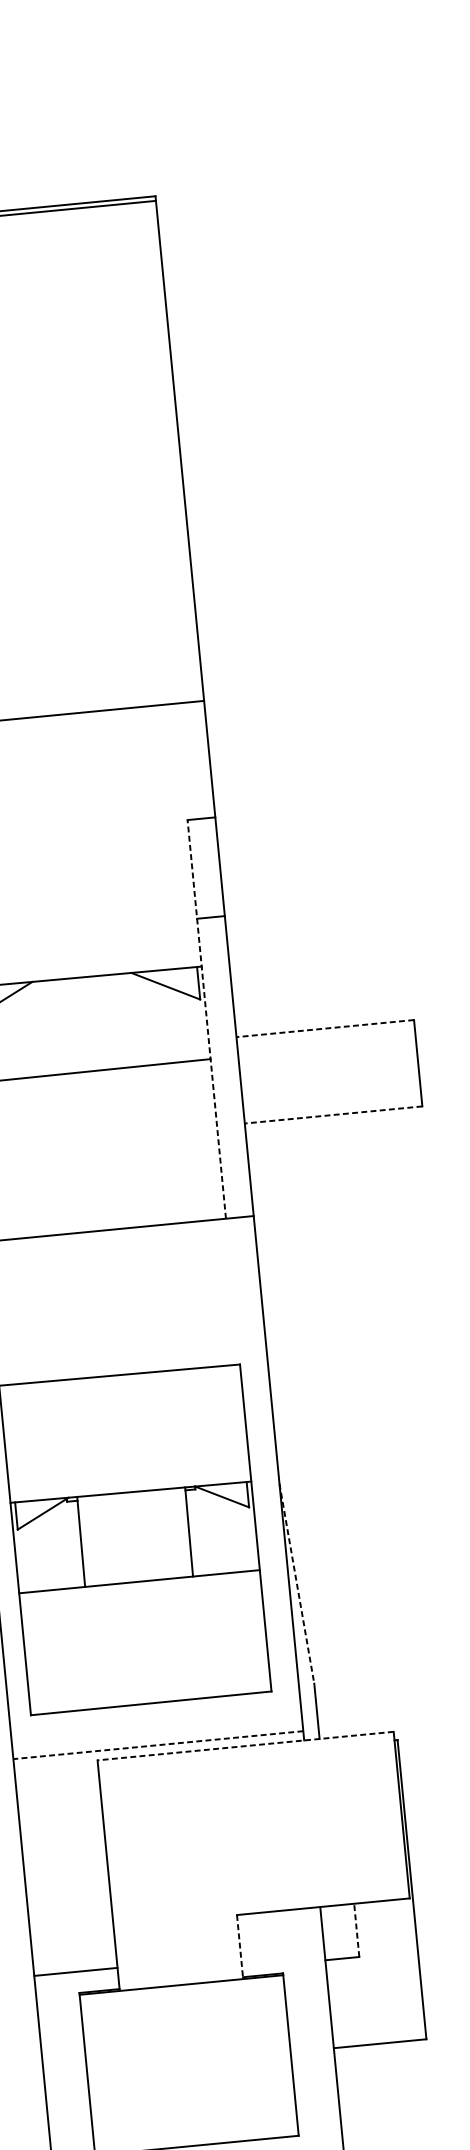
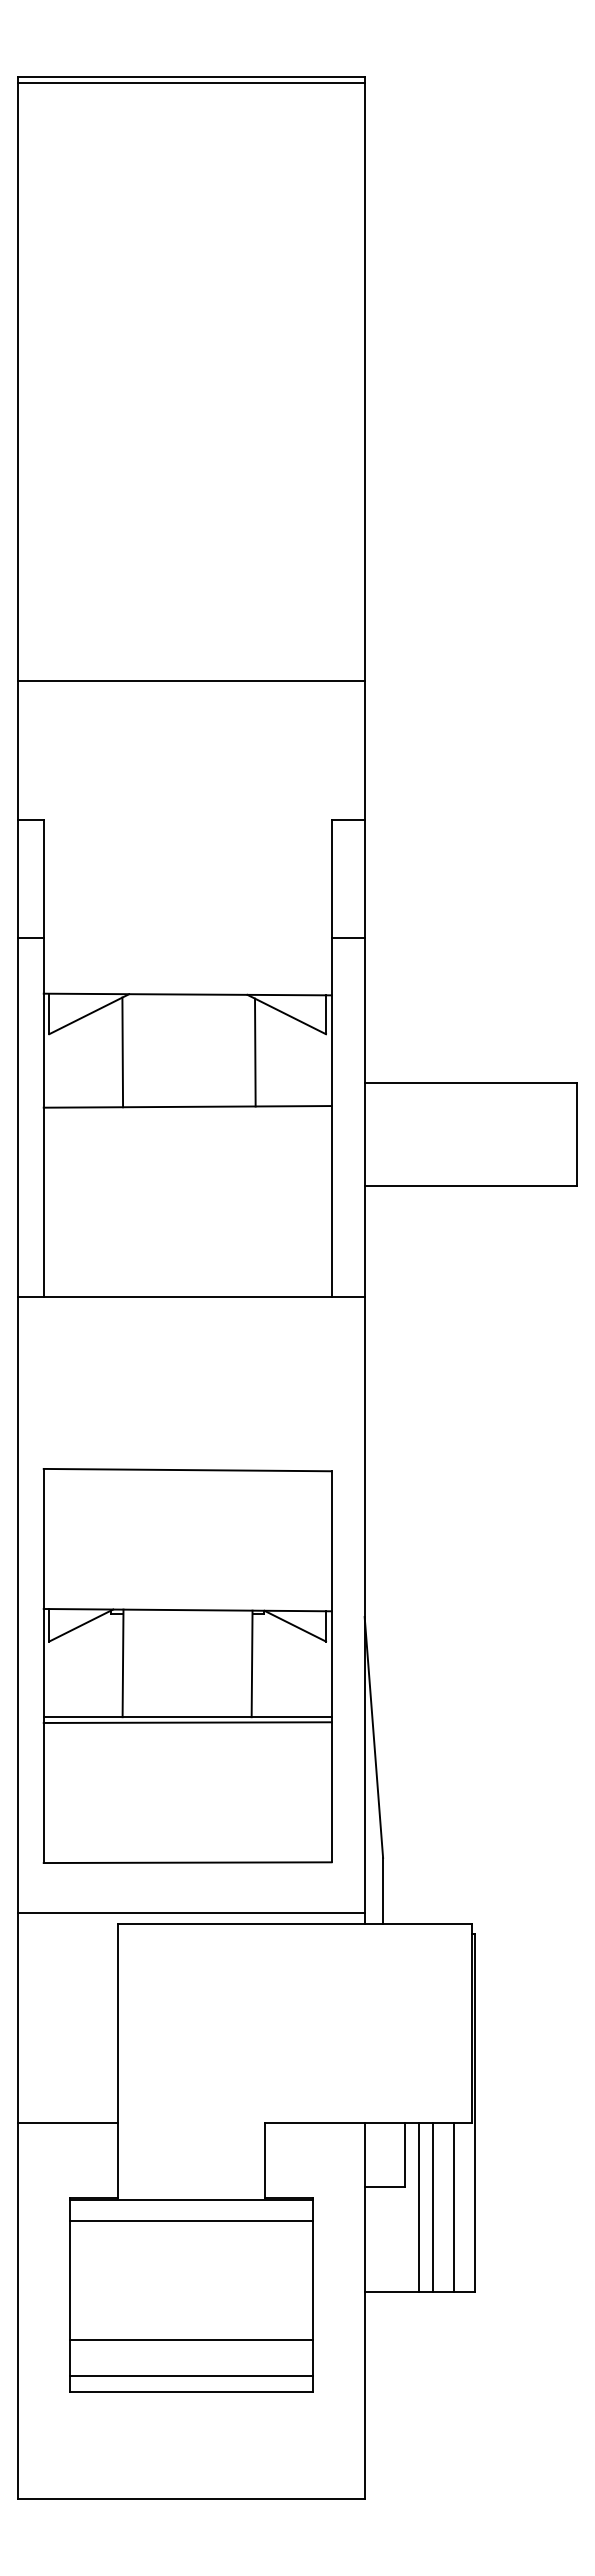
line: (206, 1019) -> (331, 1058), dashed -> solid
line: (142, 1020) -> (255, 1052), added
line: (324, 1028) -> (470, 1082), dashed -> solid
line: (31, 1031) -> (122, 1052), added
line: (333, 1115) -> (470, 1186), dashed -> solid
line: (296, 1583) -> (373, 1737), dashed -> solid
line: (139, 1586) -> (187, 1722), added
line: (157, 1745) -> (190, 1913), dashed -> solid
line: (245, 1746) -> (294, 1924), dashed -> solid
line: (356, 1930) -> (405, 2155), dashed -> solid
line: (240, 1946) -> (265, 2160), dashed -> solid
line: (402, 1970) -> (454, 2207), added
line: (384, 1971) -> (433, 2207), added
line: (75, 1972) -> (67, 2123), moved
line: (372, 1973) -> (418, 2207), added
line: (183, 2003) -> (191, 2221), added
line: (192, 2102) -> (191, 2340), added
line: (195, 2131) -> (191, 2375), added

